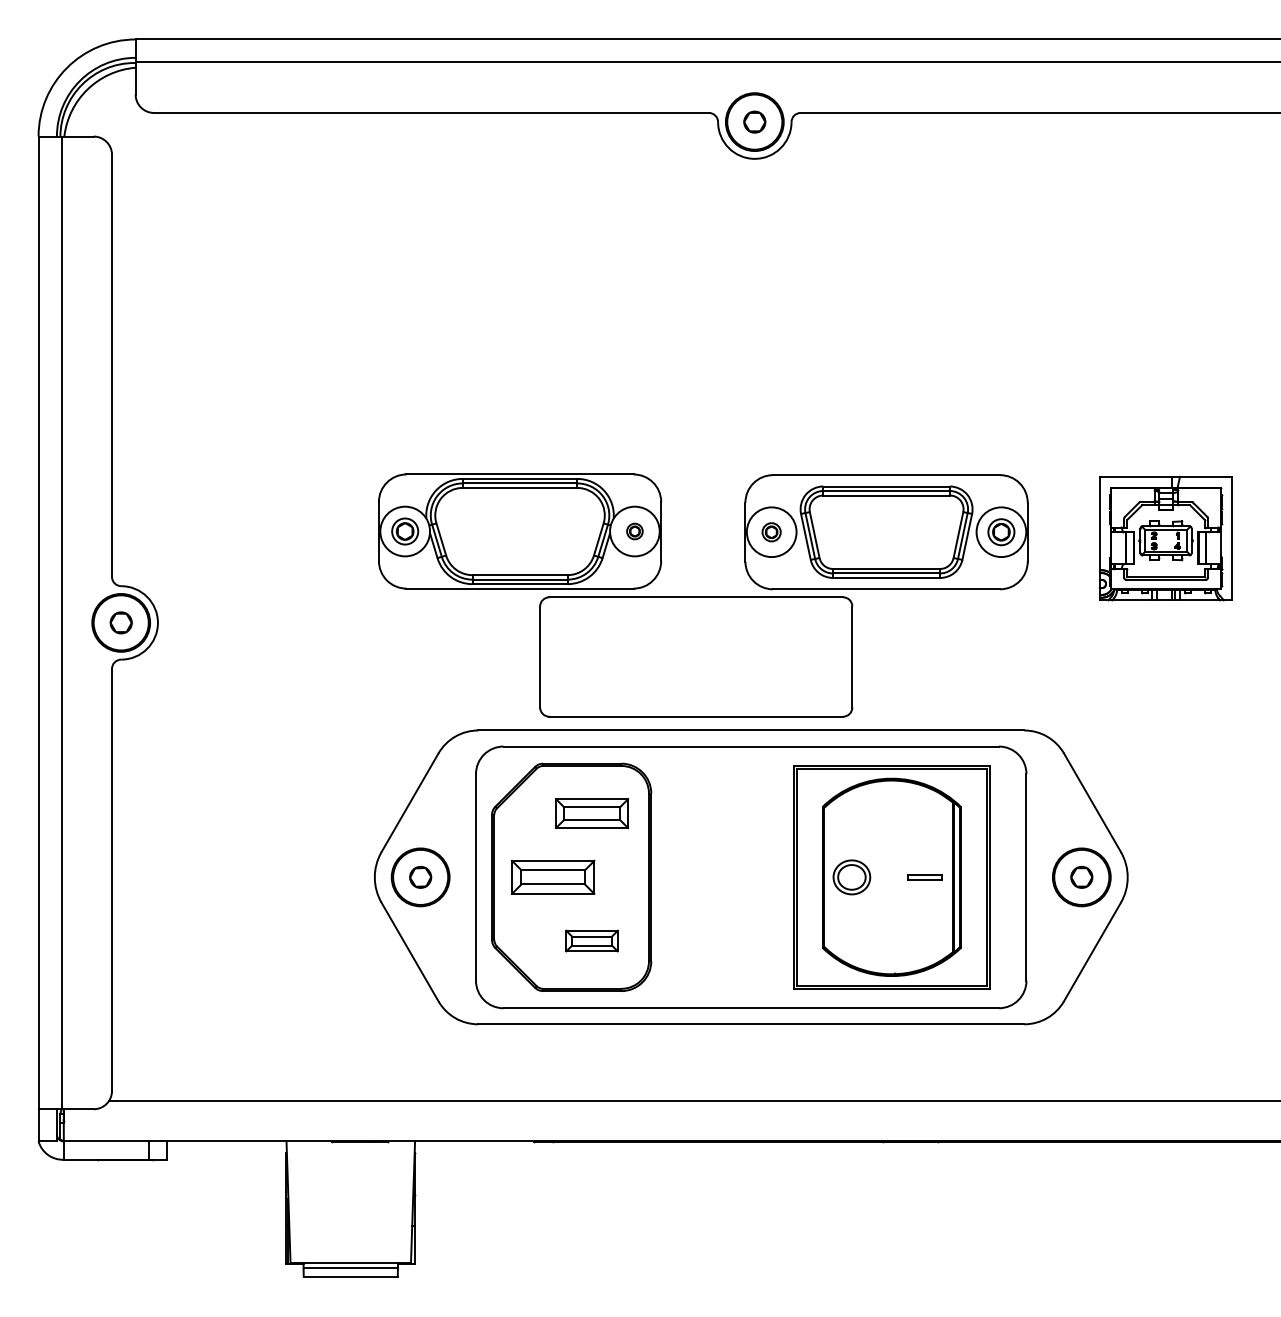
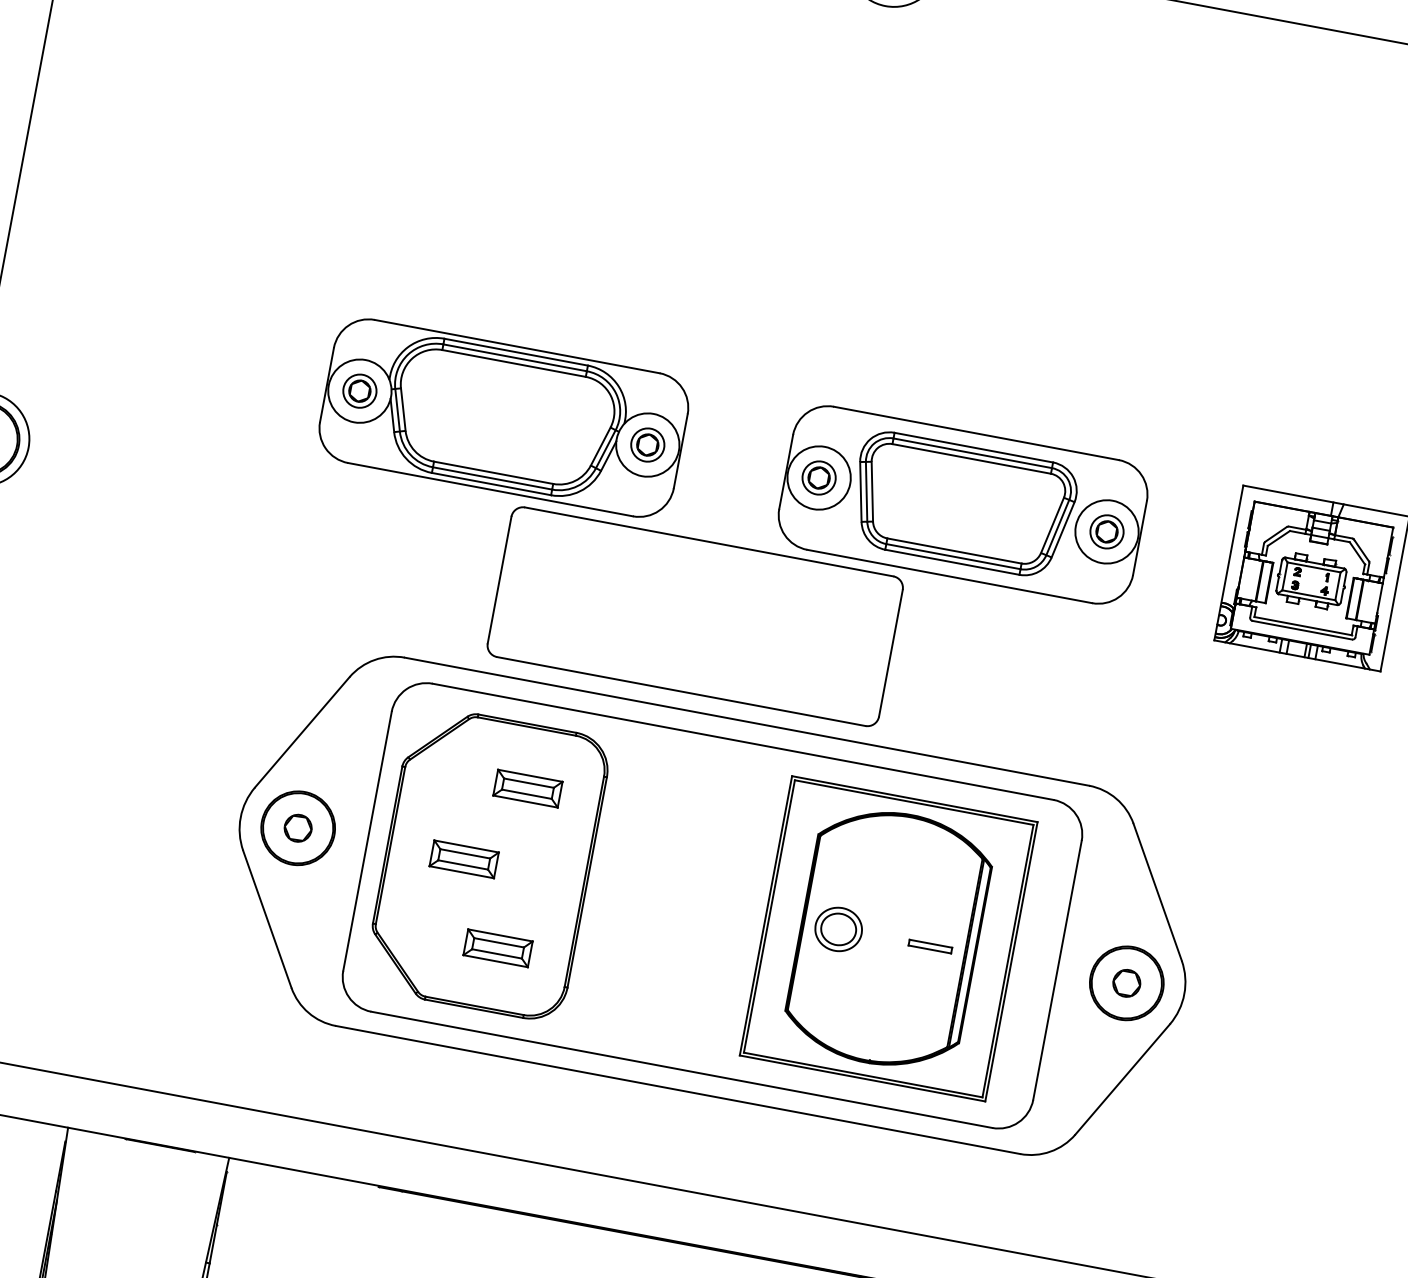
part: (634, 531) -> (647, 444), size x1.67
part: (771, 532) -> (818, 478), size x1.43
part: (591, 813) -> (527, 788), size x0.71
part: (552, 877) -> (463, 859), size x0.62

